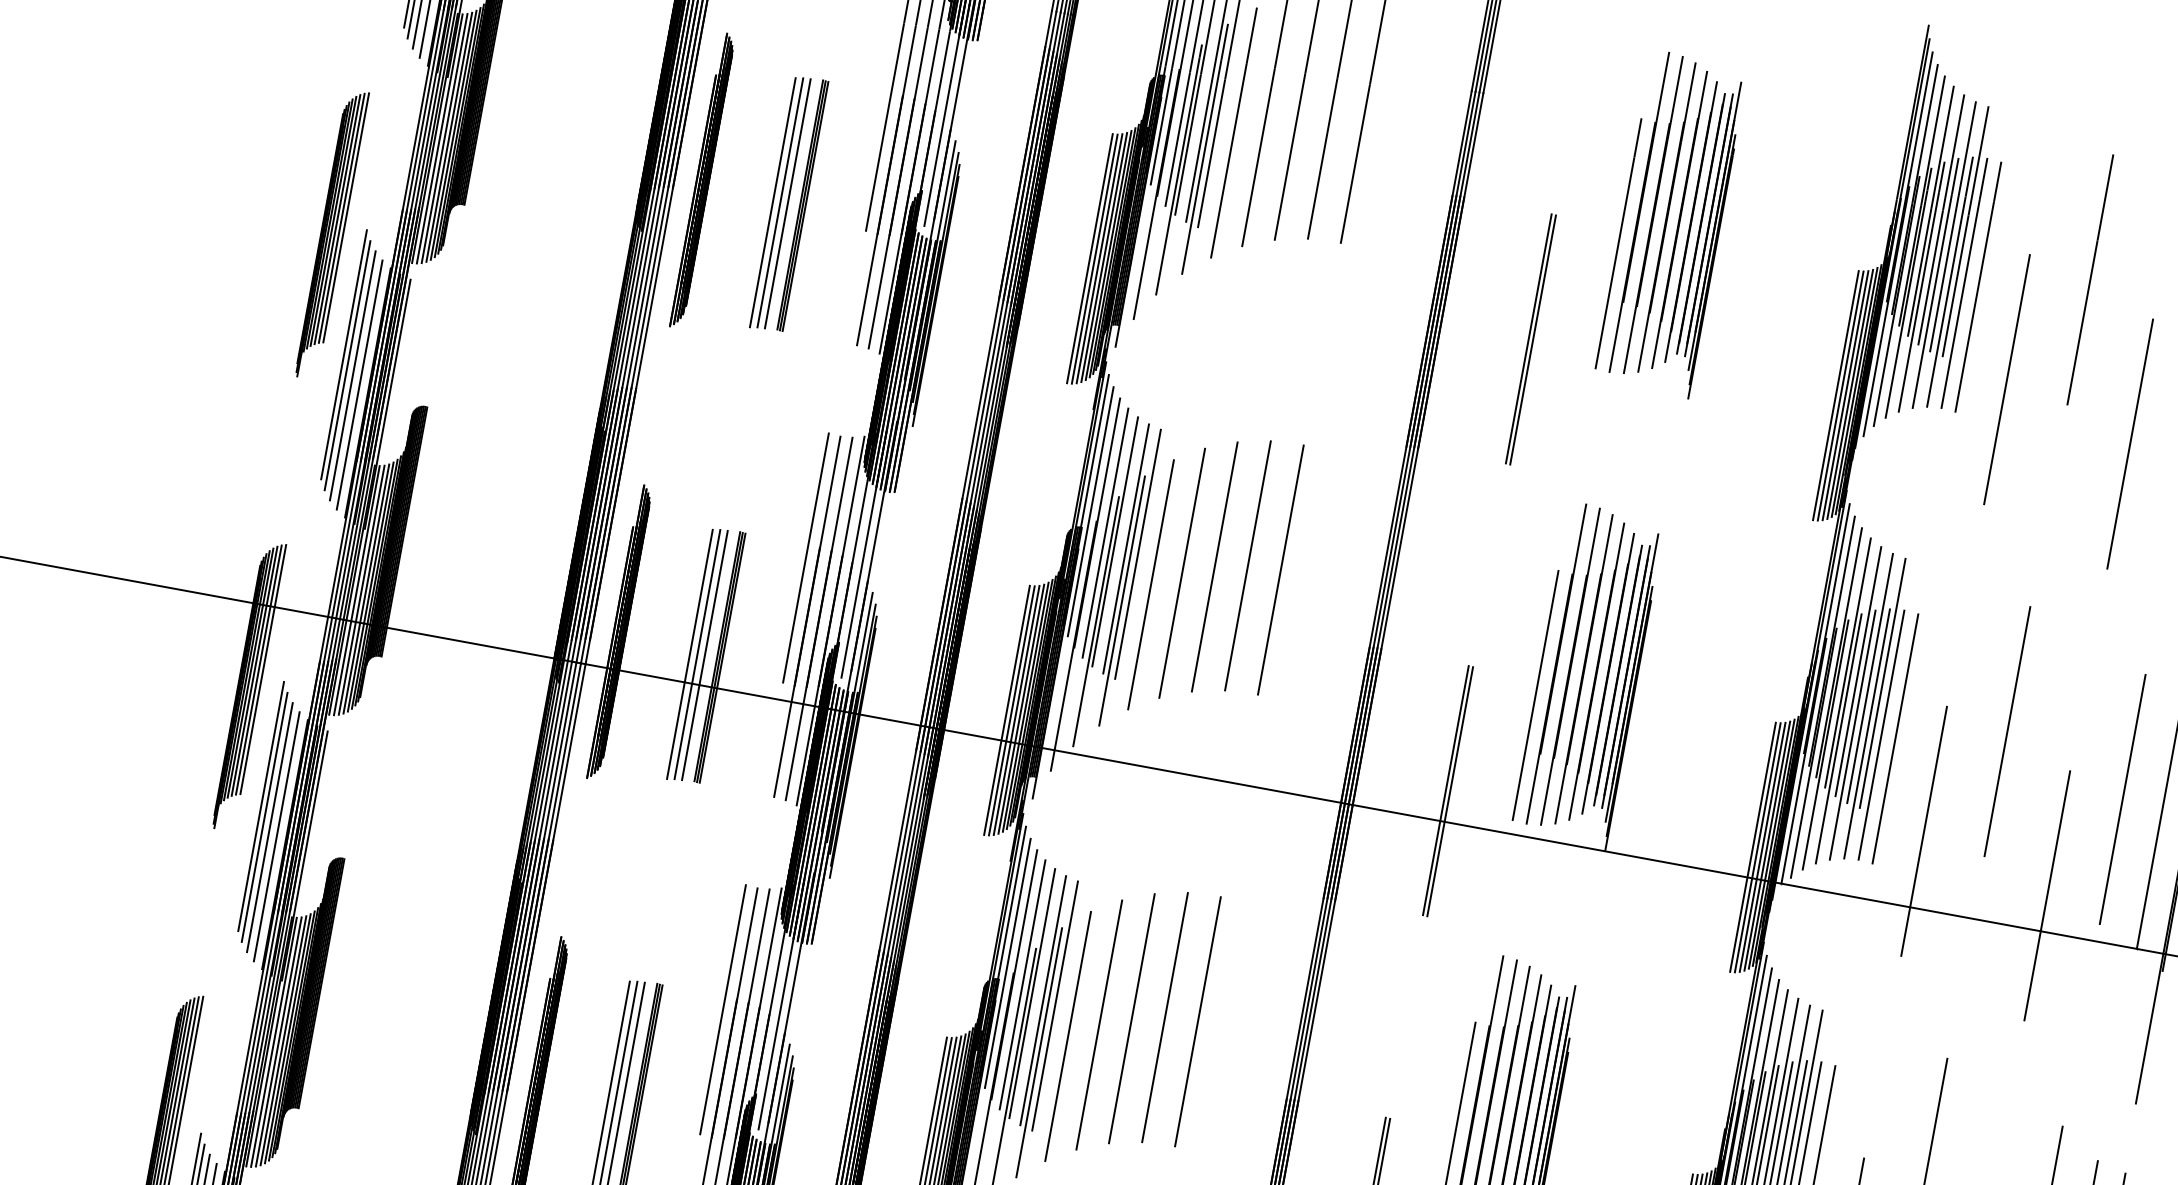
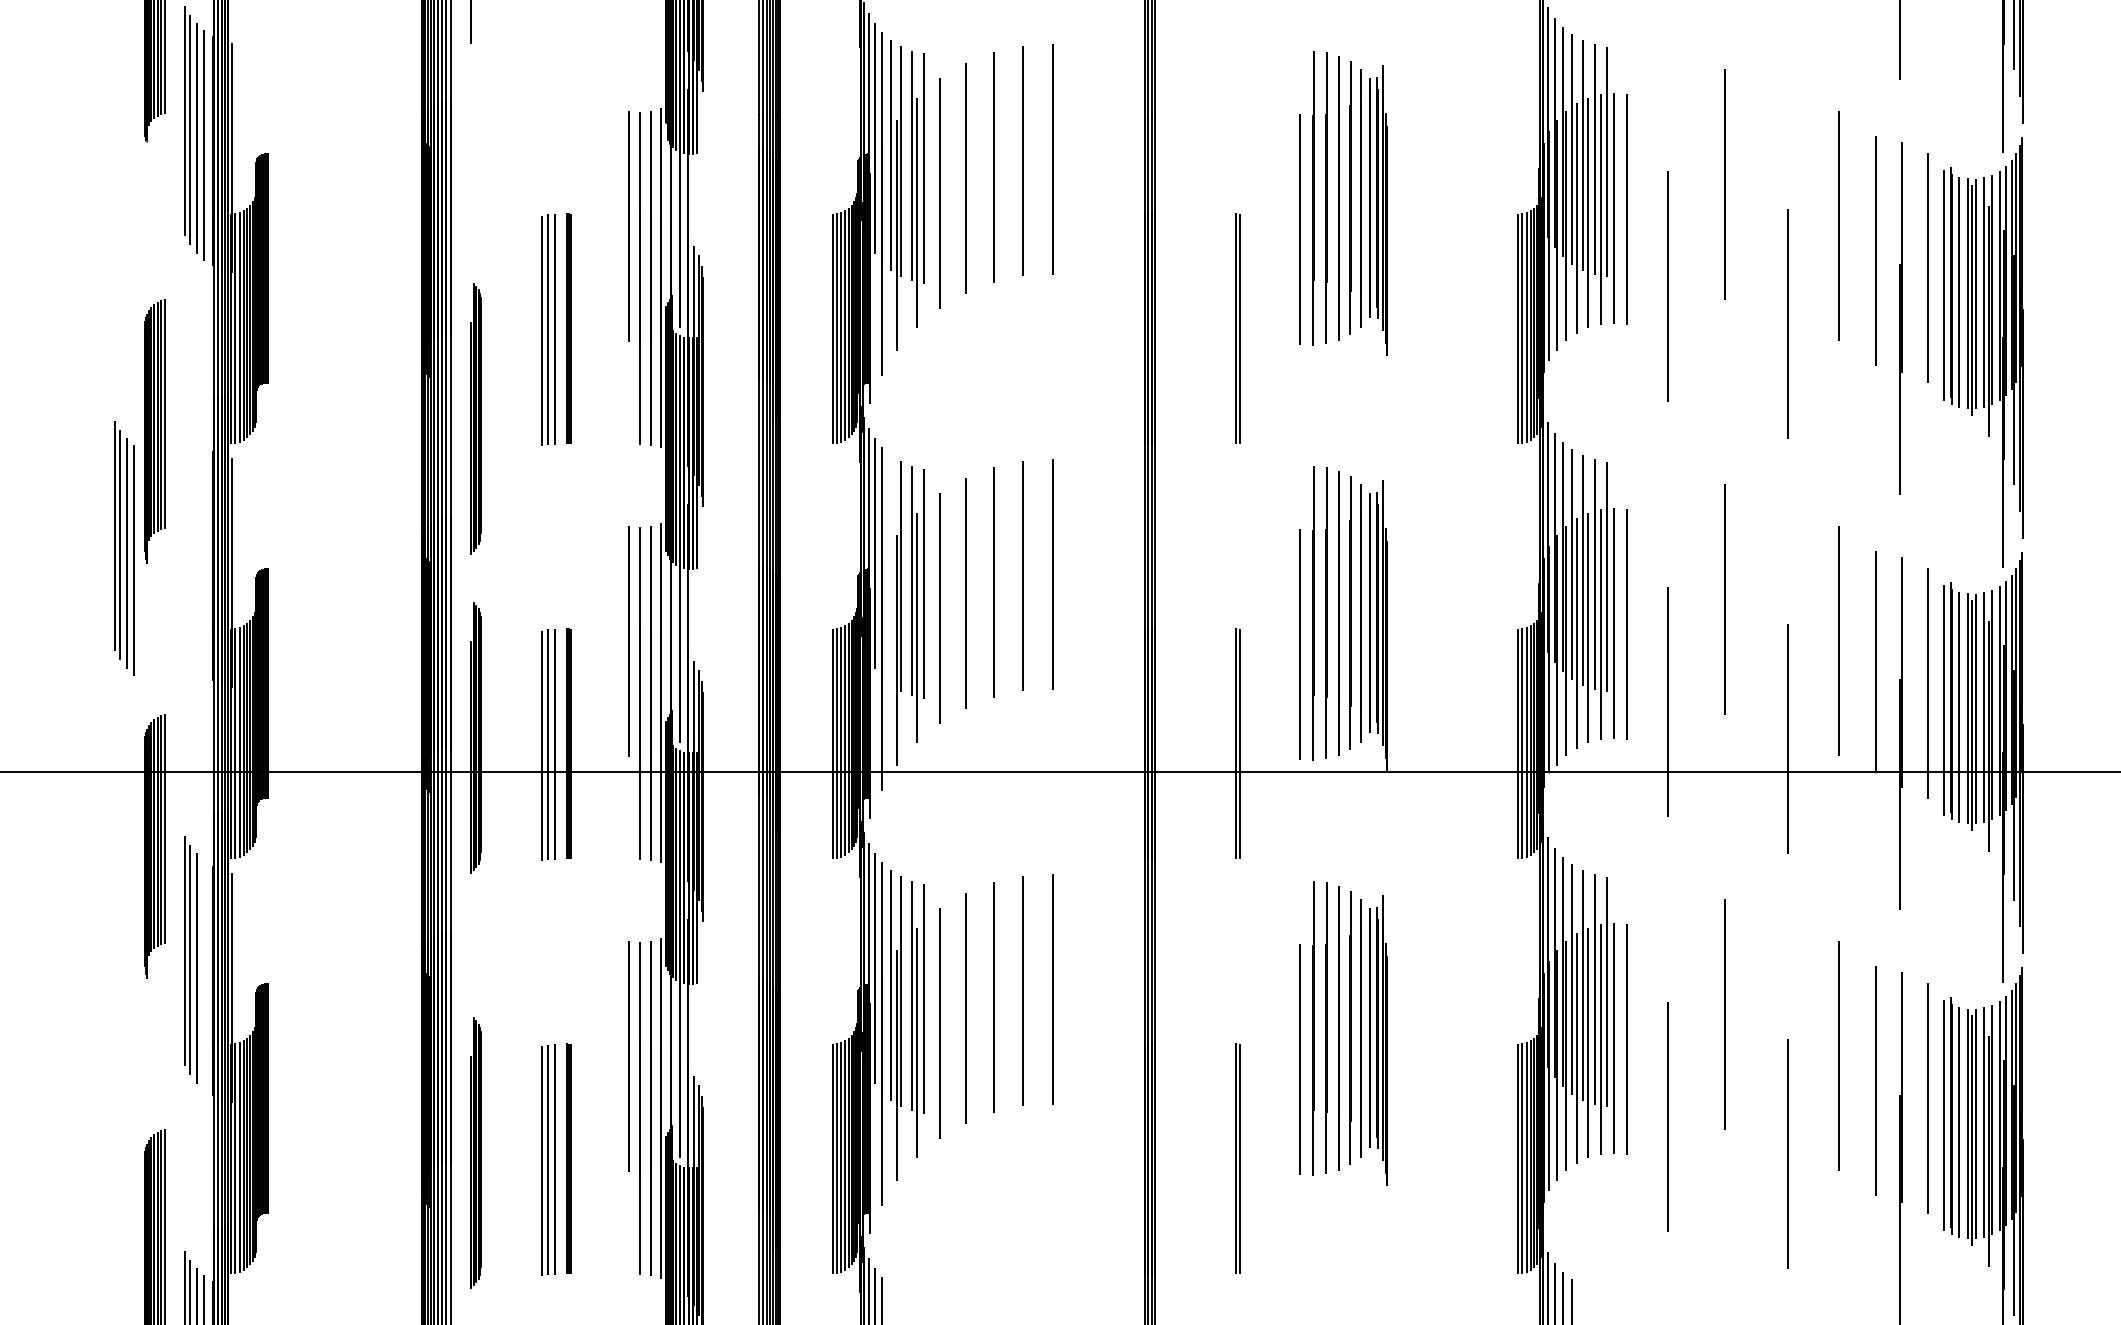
part: (702, 180) -> (475, 418), moved
part: (351, 370) -> (124, 548), moved
line: (1105, 533) -> (891, 570), removed
line: (276, 836) -> (204, 975), removed

